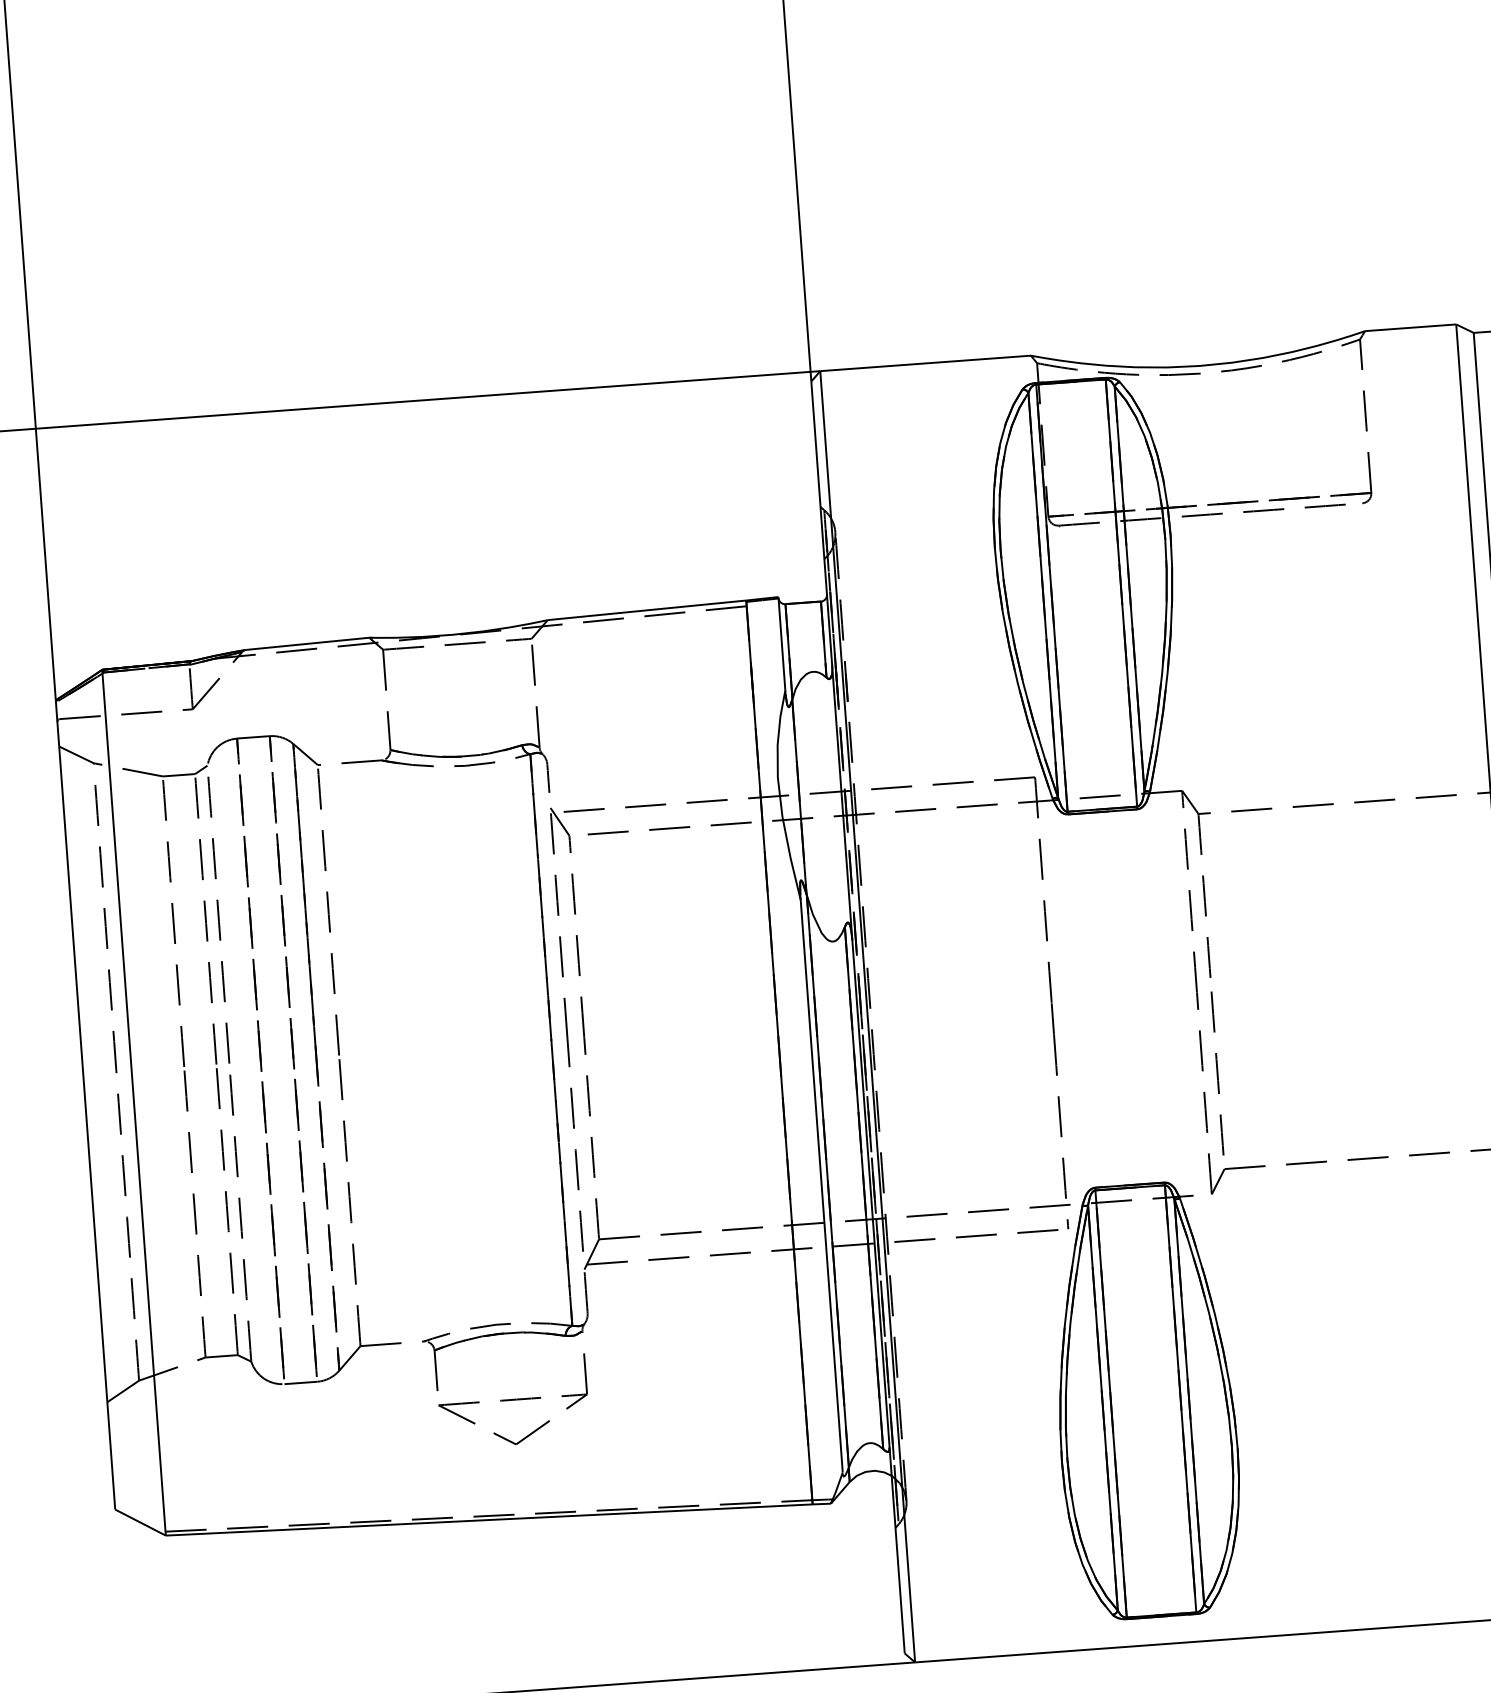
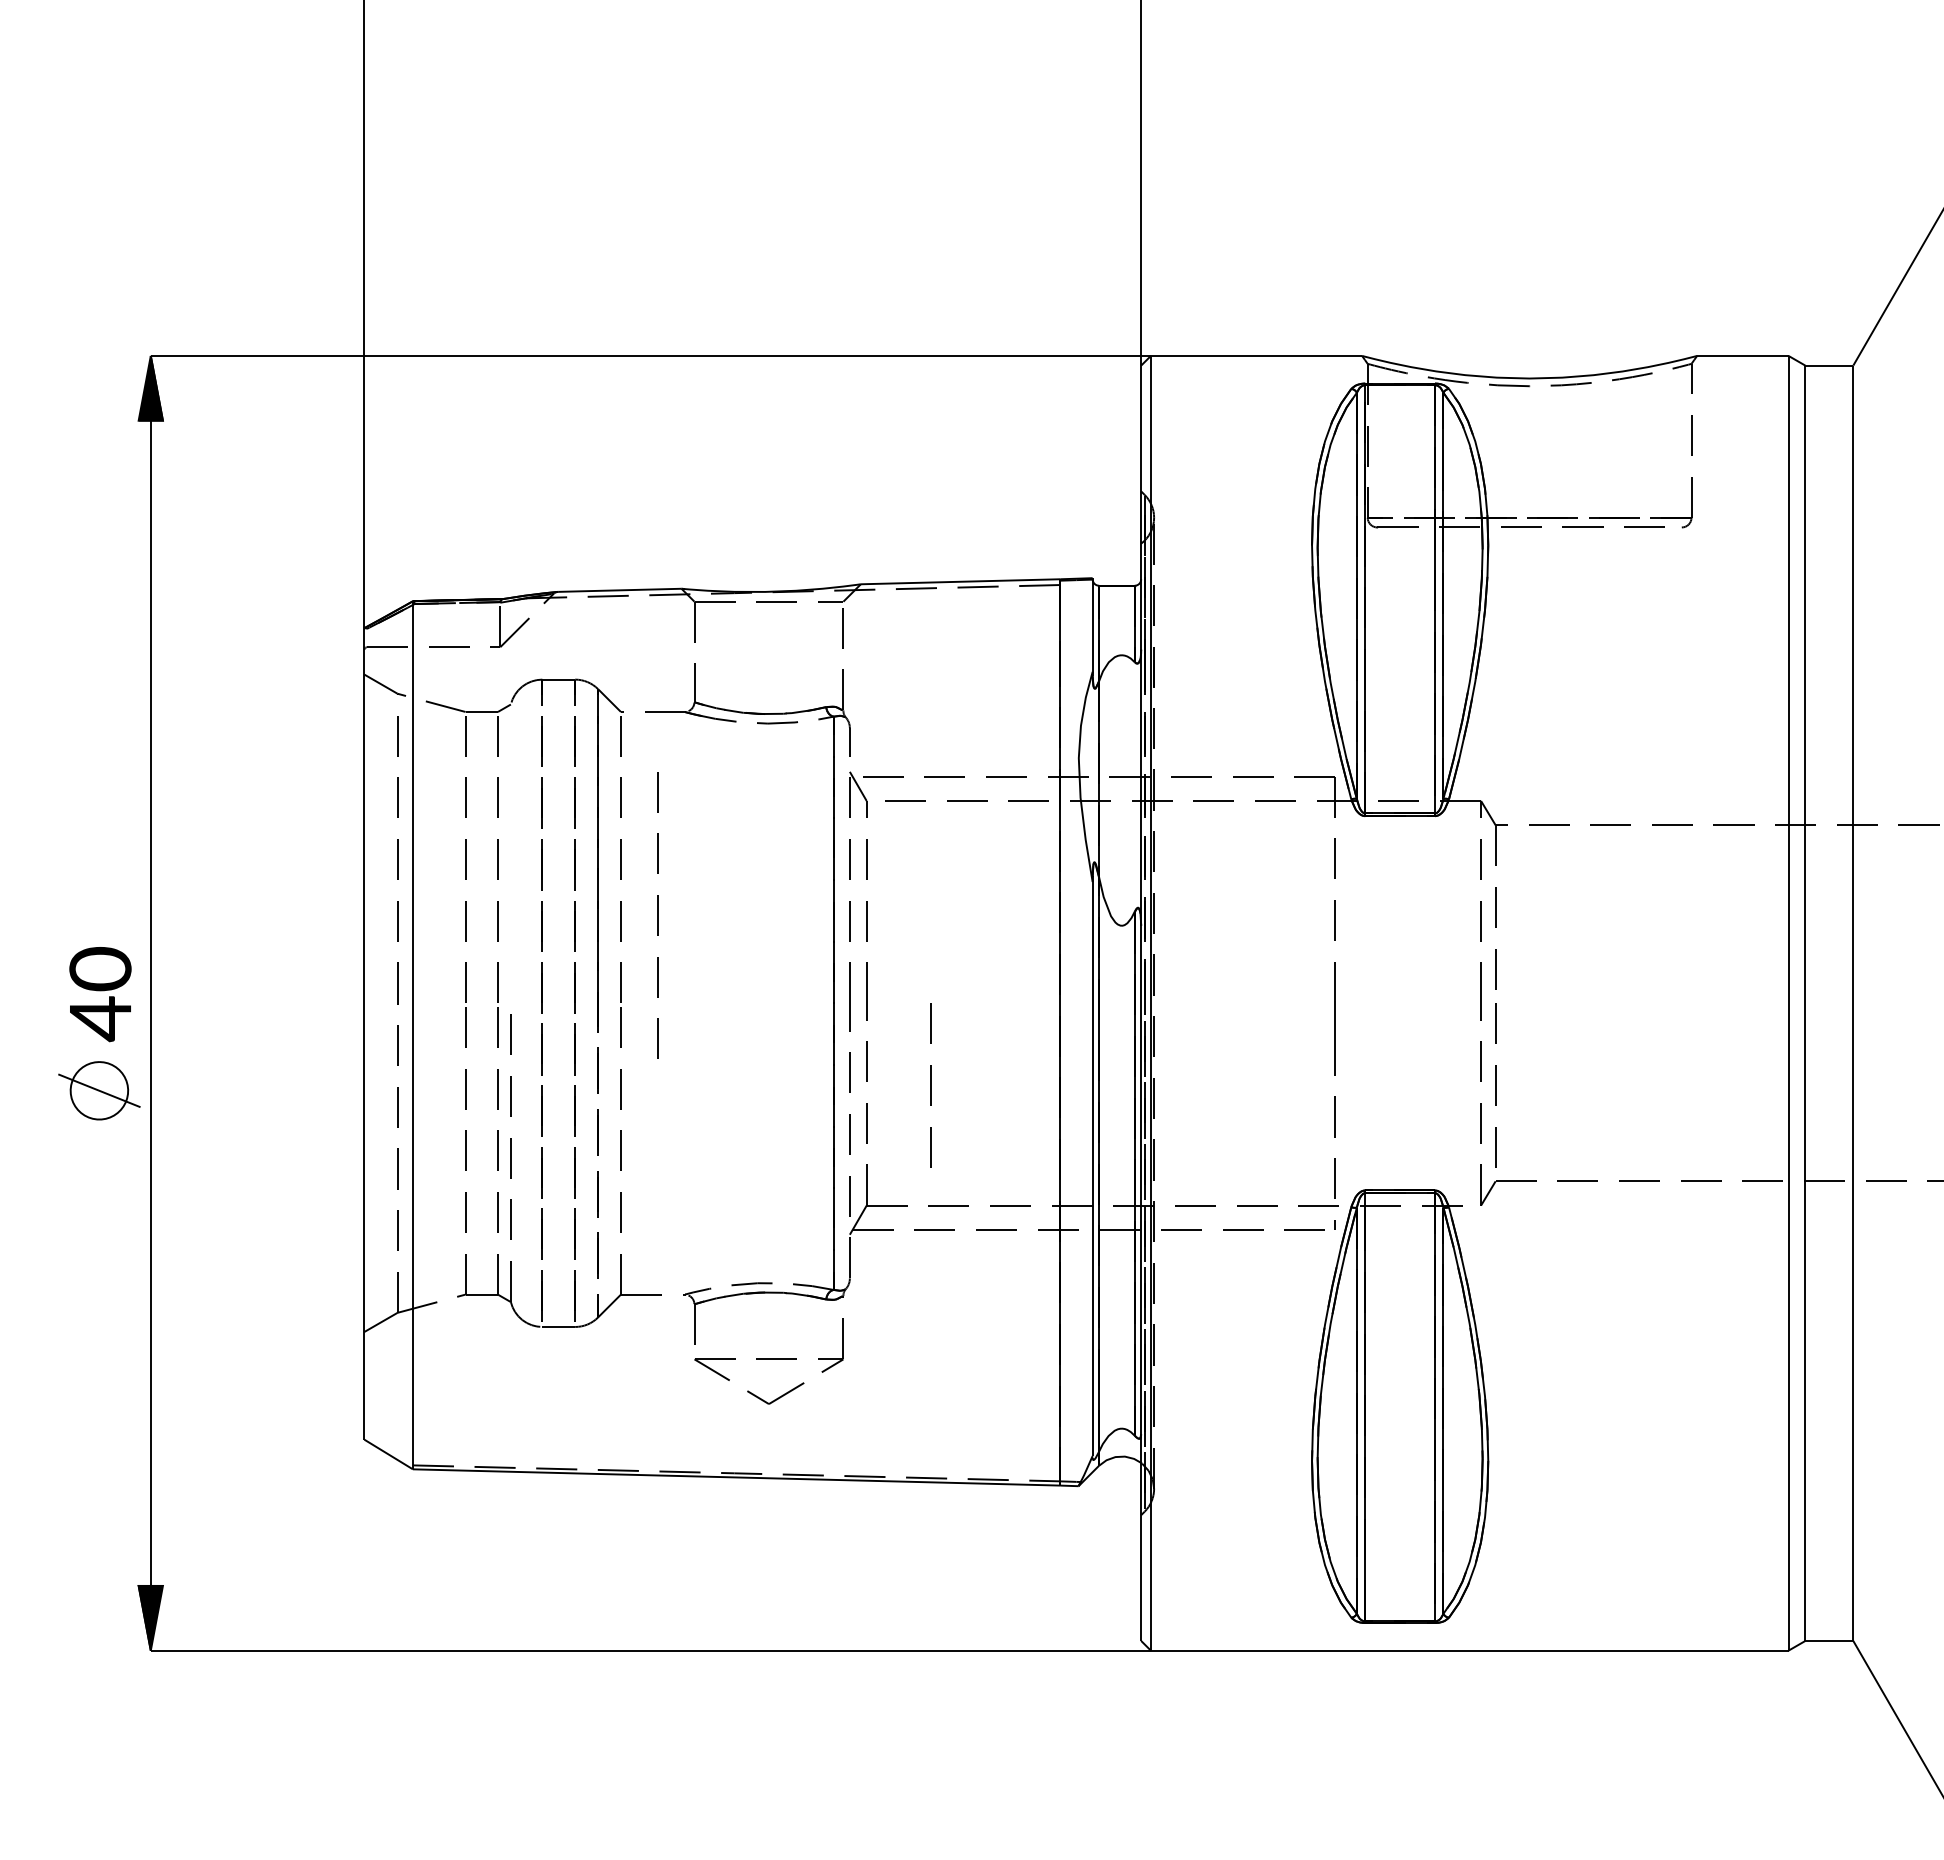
line: (218, 920) -> (657, 915), moved
line: (653, 1114) -> (930, 1085), added

